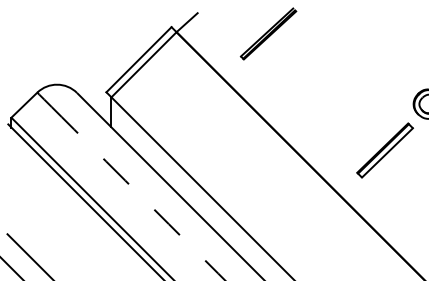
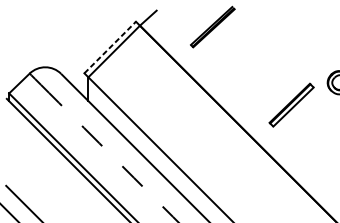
line: (139, 59) -> (110, 47), solid -> dashed
part: (384, 150) -> (291, 105), moved

